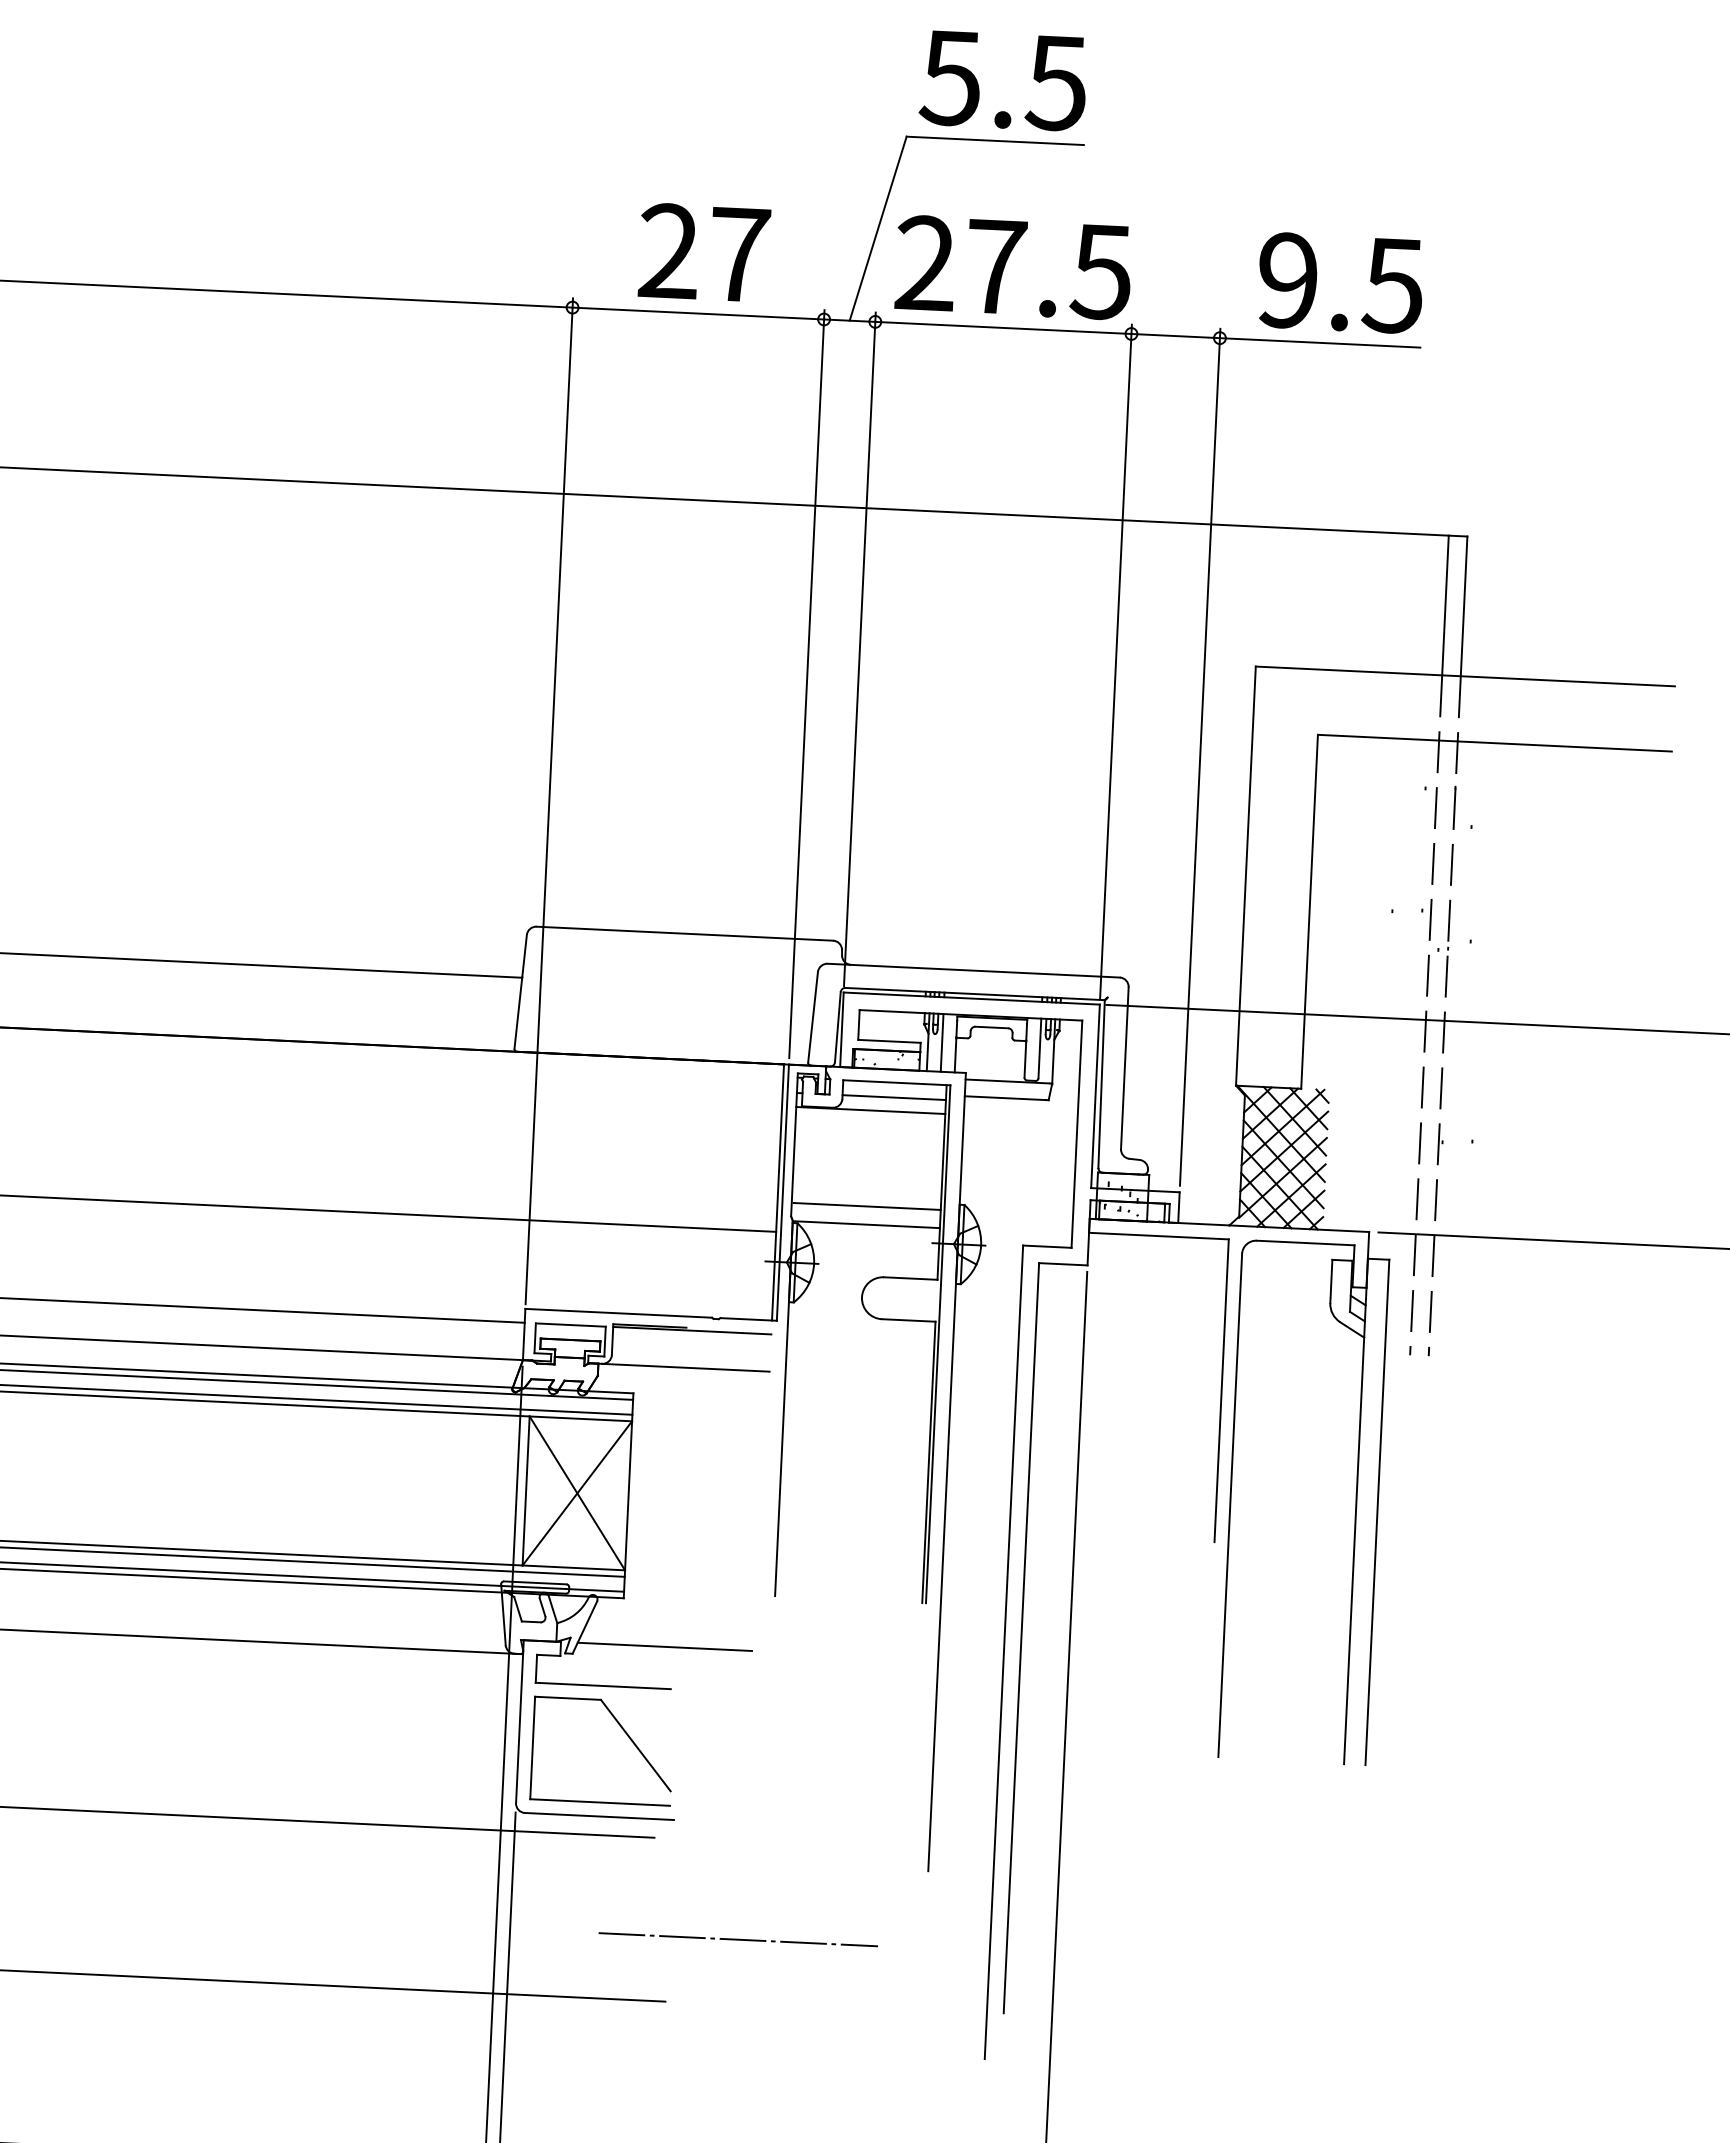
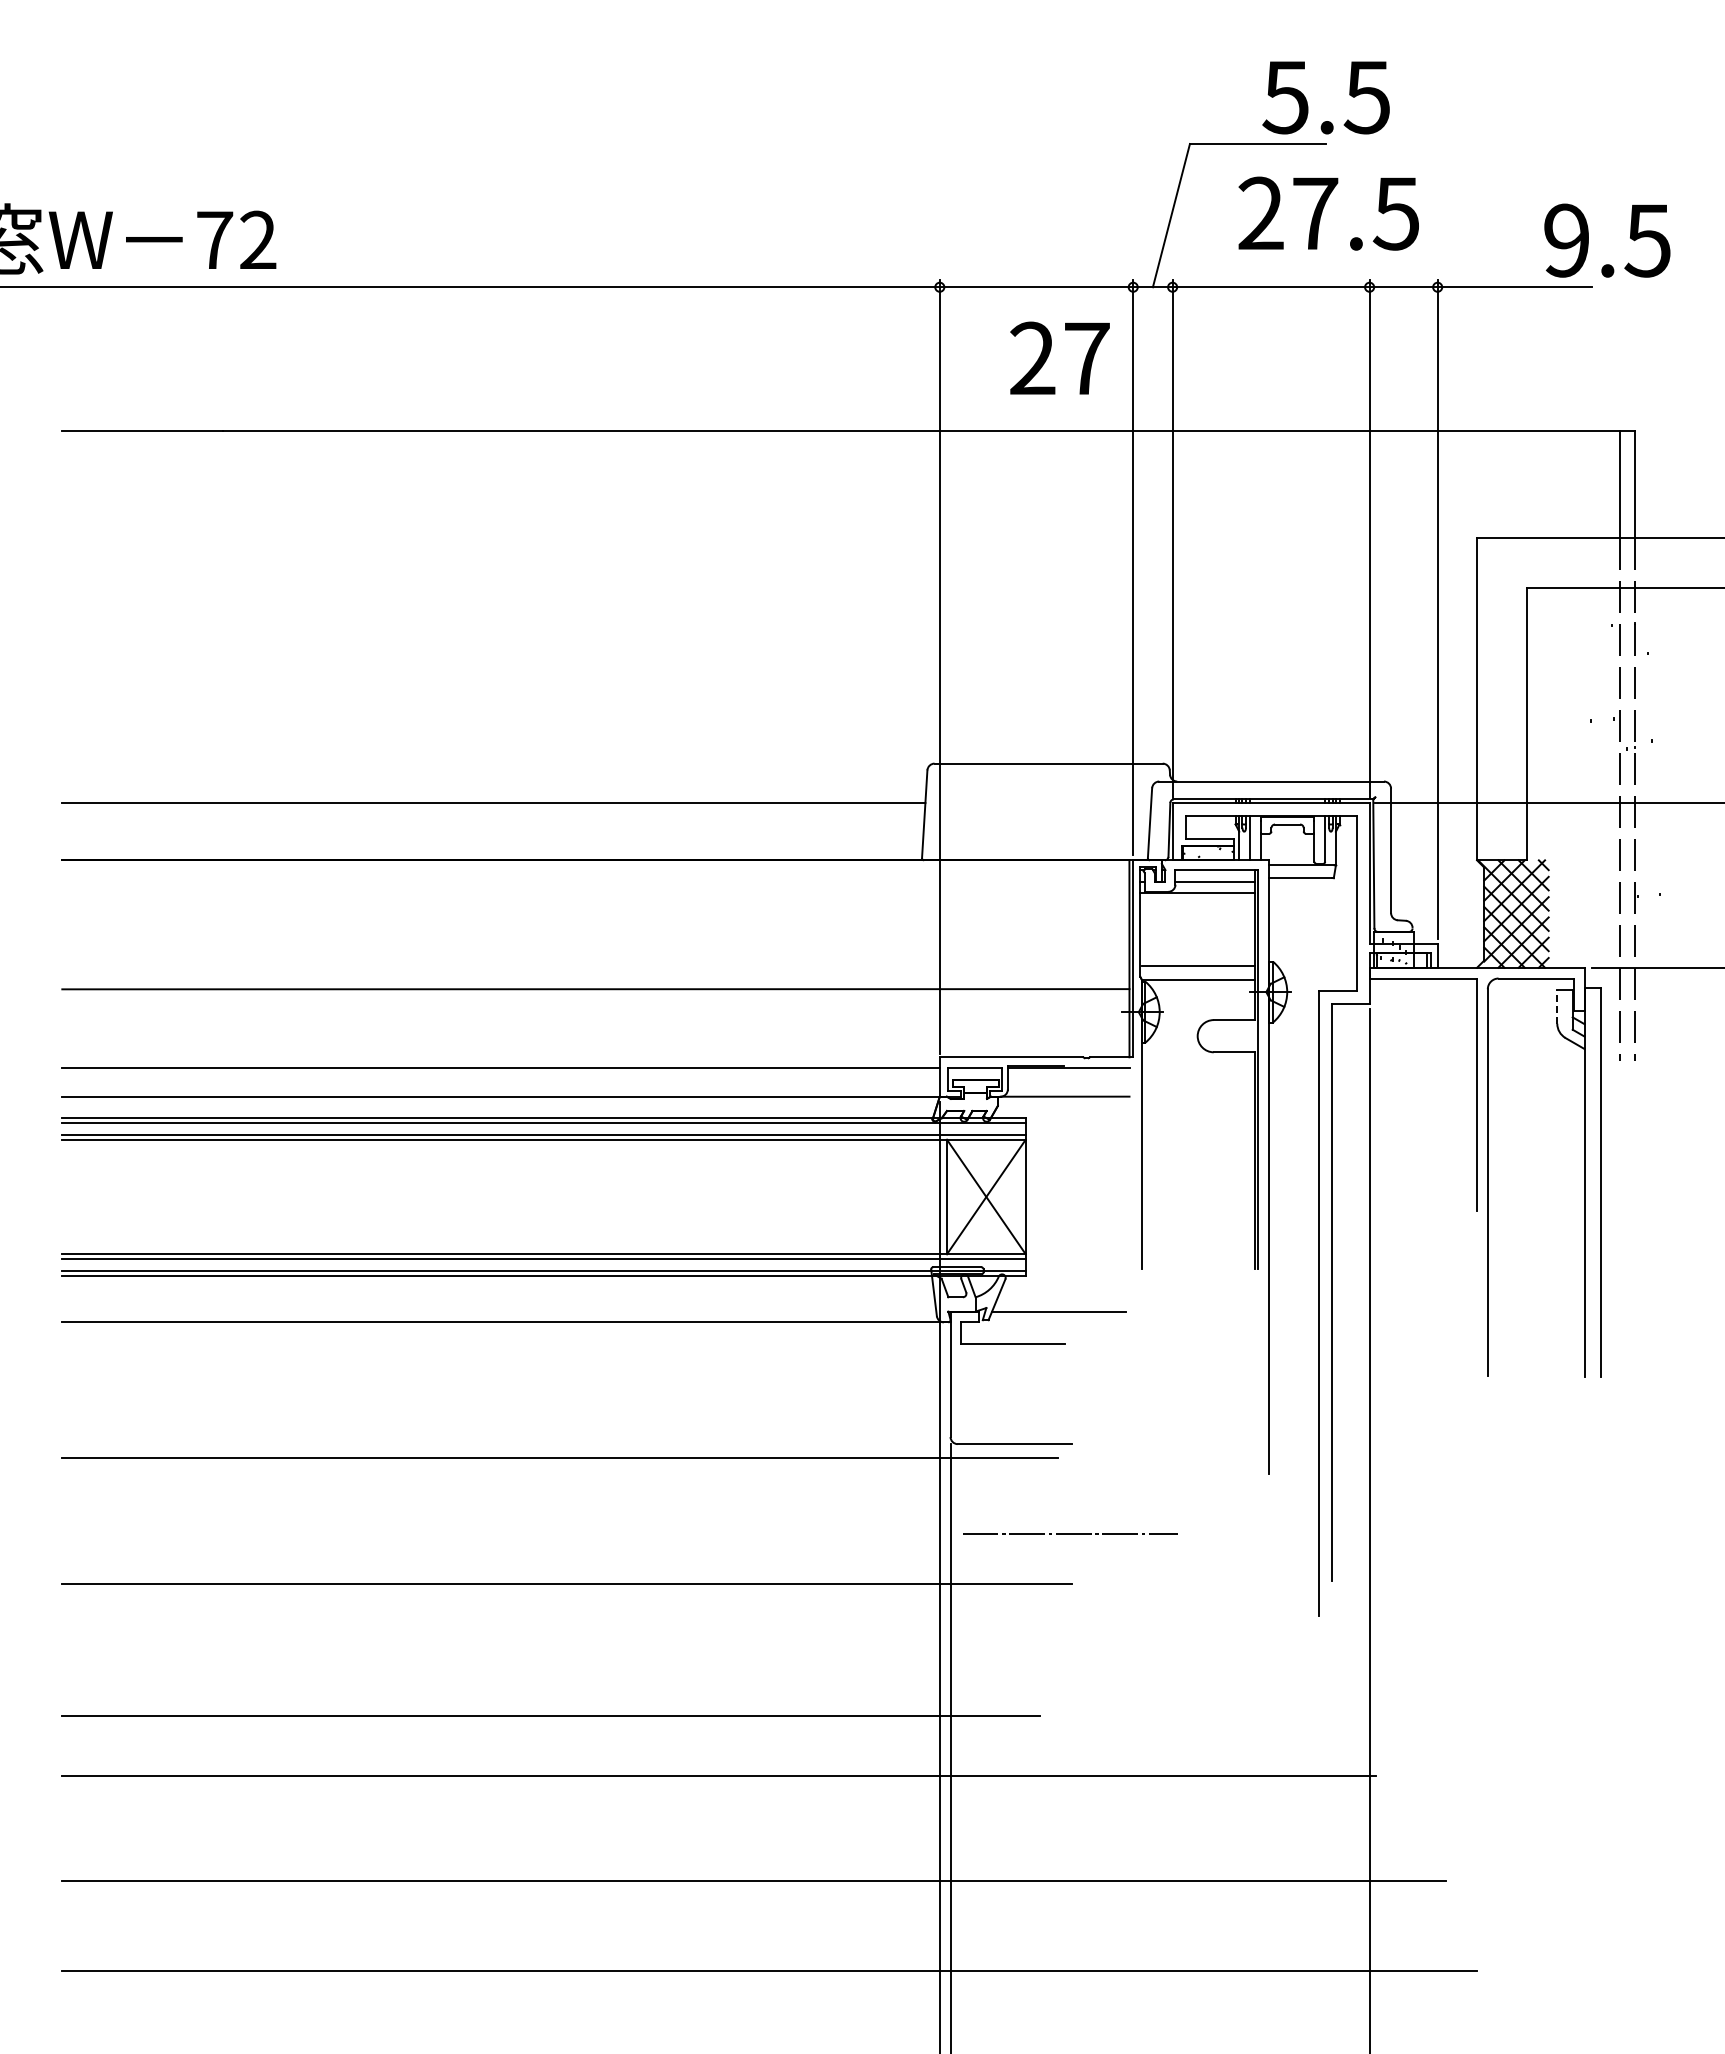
text: (1002, 80) -> (1325, 97), moved
text: (703, 251) -> (1059, 357), moved
text: (1013, 267) -> (1328, 213), moved
text: (1340, 282) -> (1607, 240), moved
line: (1331, 1282) -> (1557, 1007), solid -> dashed
part: (622, 1730) -> (1029, 1377), removed
line: (738, 1939) -> (1070, 1533), moved

